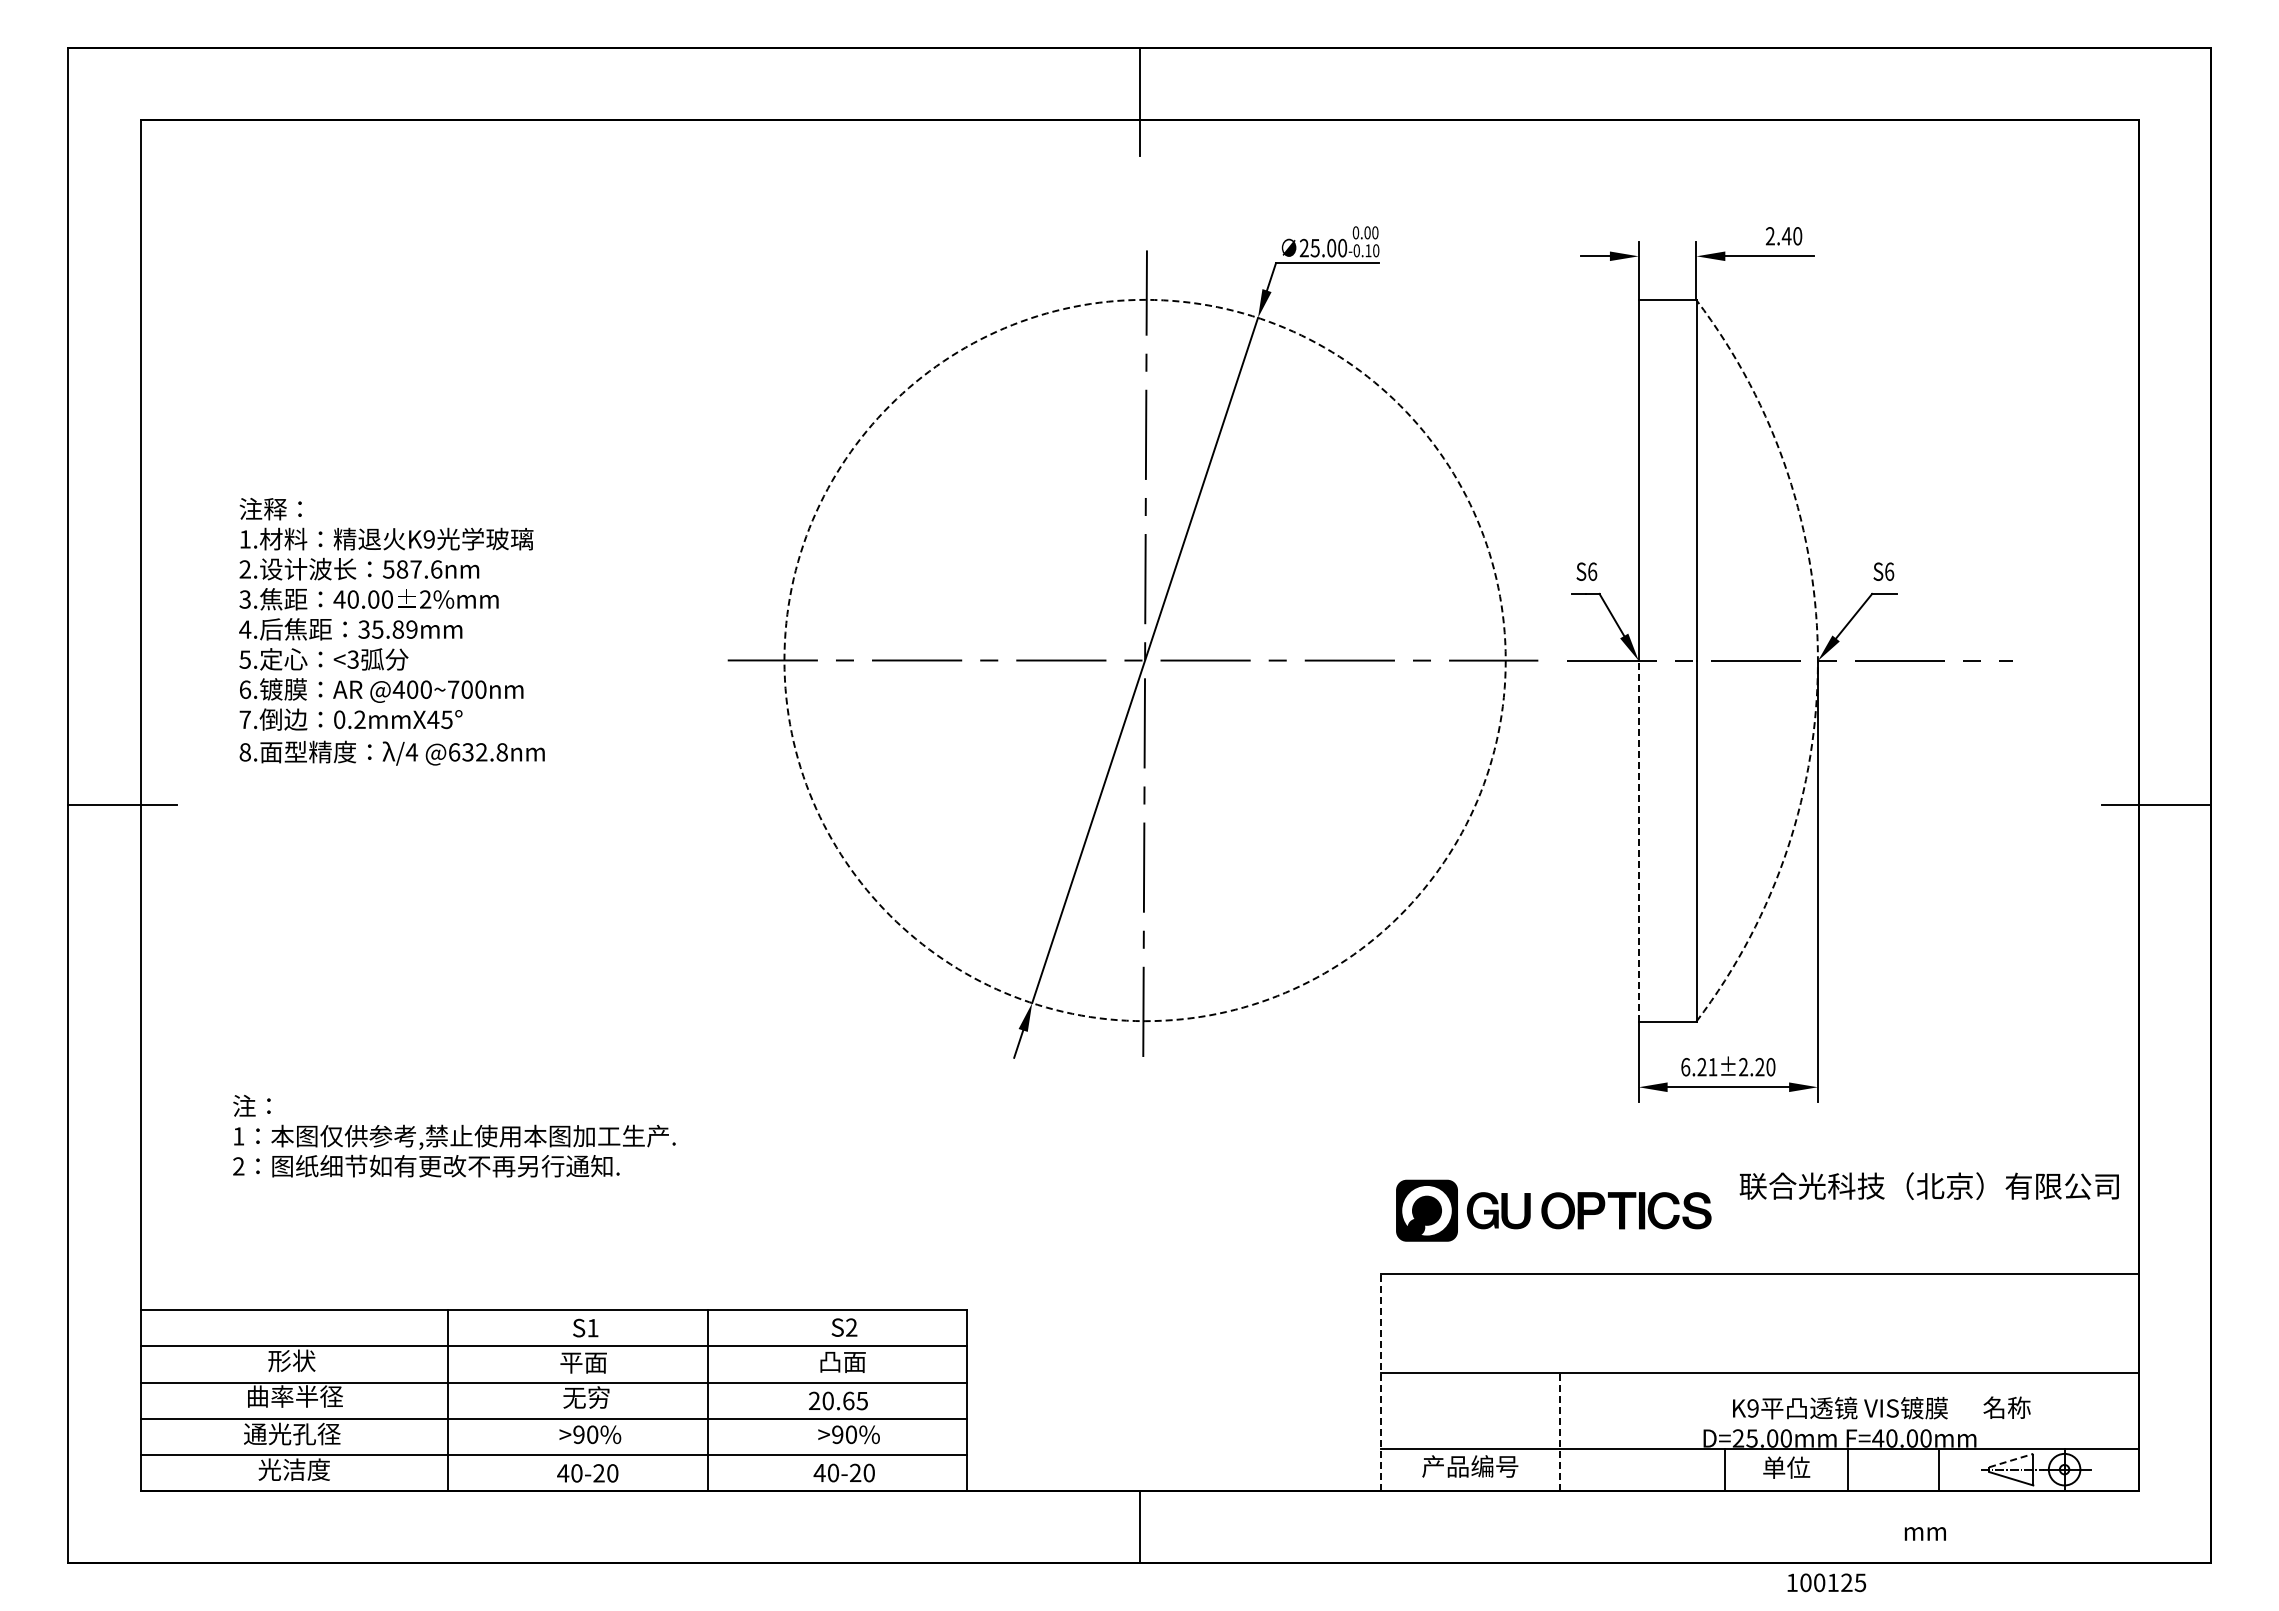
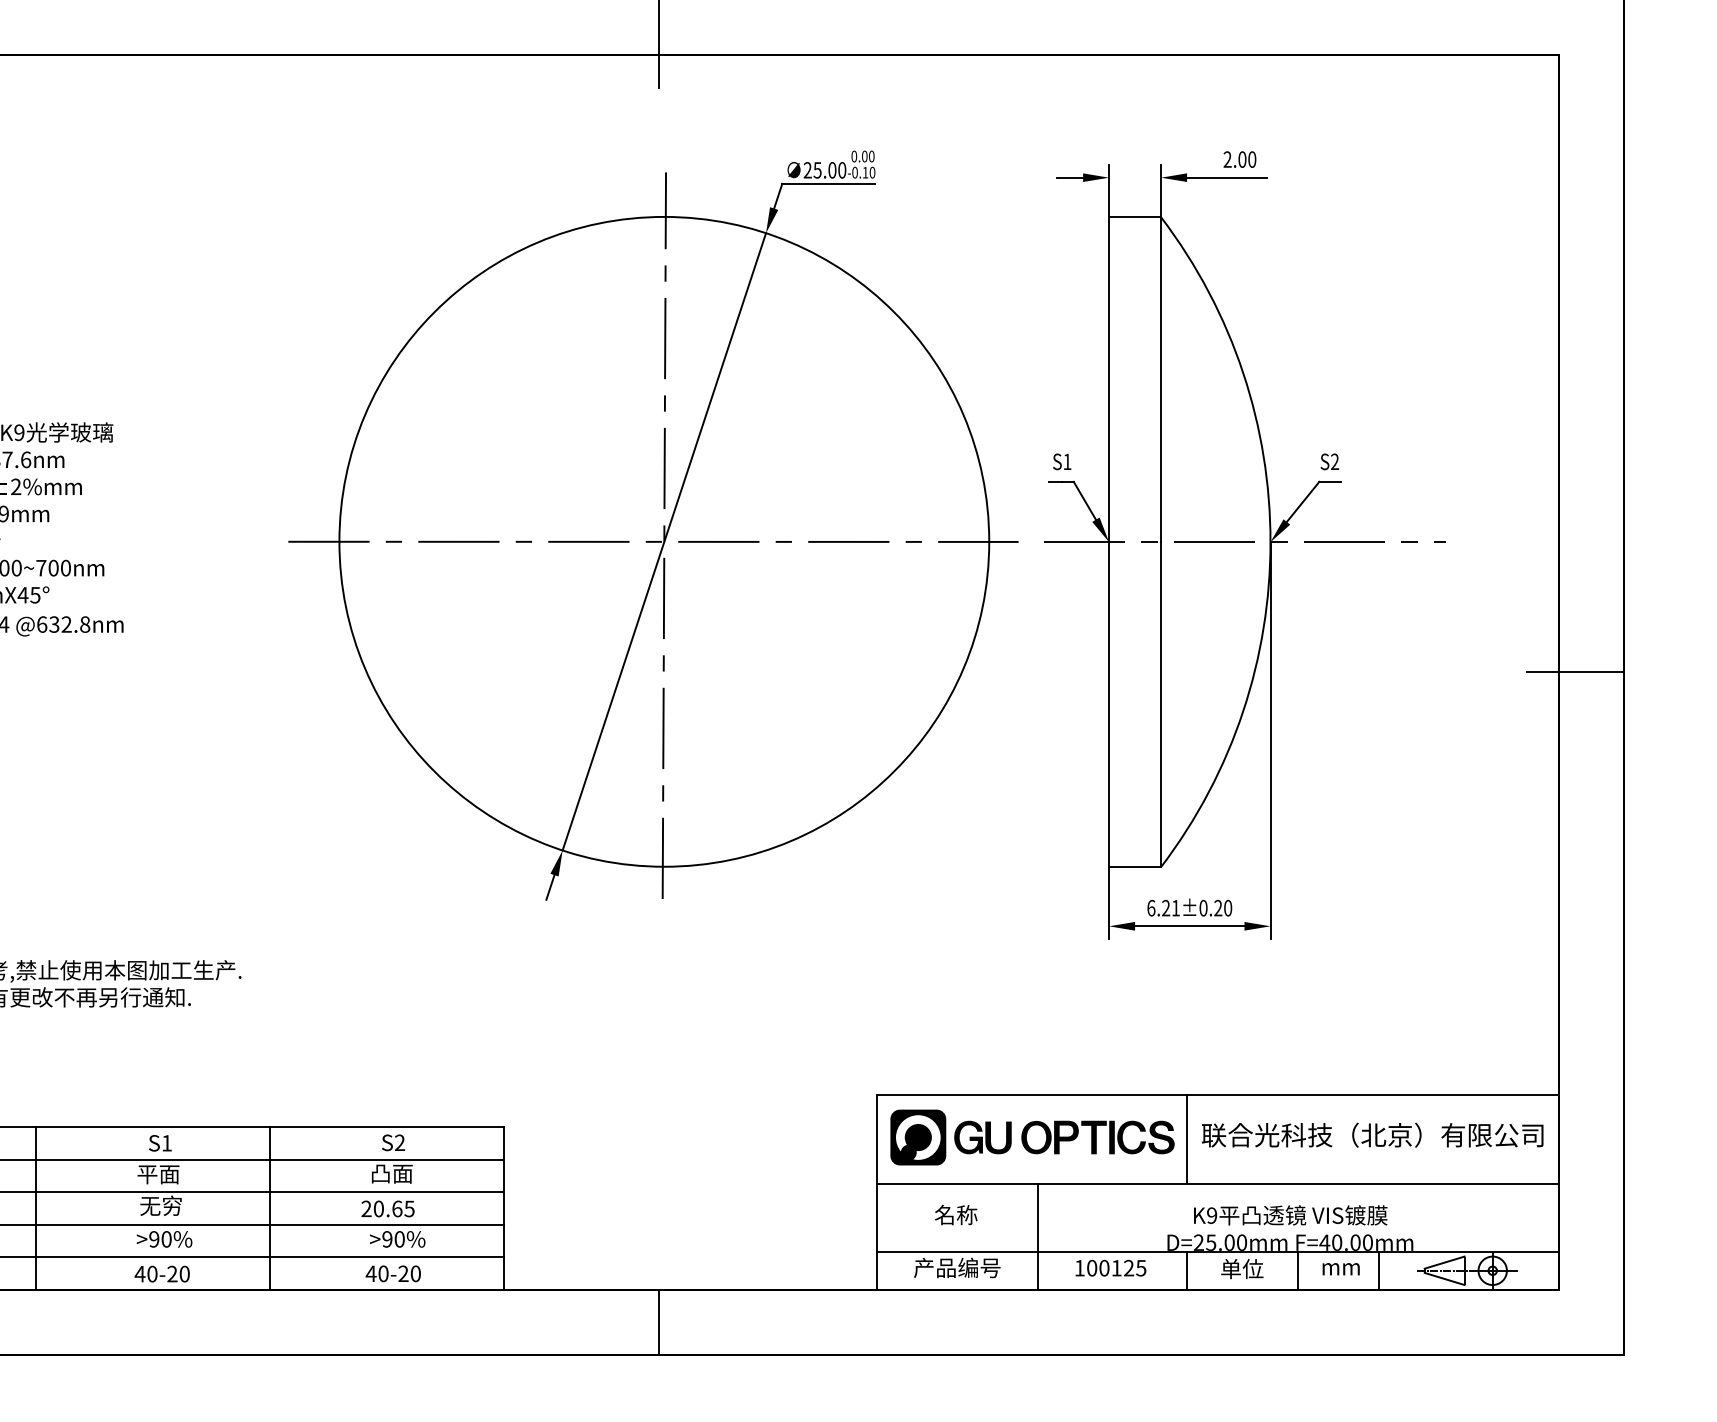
text: (1786, 236) -> (1242, 159), 2.40 -> 2.00
text: (1592, 571) -> (1067, 461), S6 -> S1
text: (1889, 571) -> (1334, 461), S6 -> S2
circle: (1144, 660) -> (663, 541), dashed -> solid
arc: (1817, 660) -> (1270, 541), dashed -> solid
line: (1638, 840) -> (1108, 703), dashed -> solid
text: (1743, 1067) -> (1203, 908), 6.21±2.20 -> 6.21±0.20
text: (1928, 1185) -> (1371, 1134), moved
part: (1553, 1210) -> (1032, 1137), moved
line: (1724, 1323) -> (1186, 1139), added
line: (1381, 1382) -> (877, 1192), dashed -> solid
text: (2006, 1407) -> (955, 1214), moved
line: (1559, 1431) -> (1037, 1236), dashed -> solid
line: (2011, 1460) -> (1444, 1262), dashed -> solid
text: (1924, 1533) -> (1340, 1268), moved
text: (1826, 1582) -> (1110, 1267), moved

